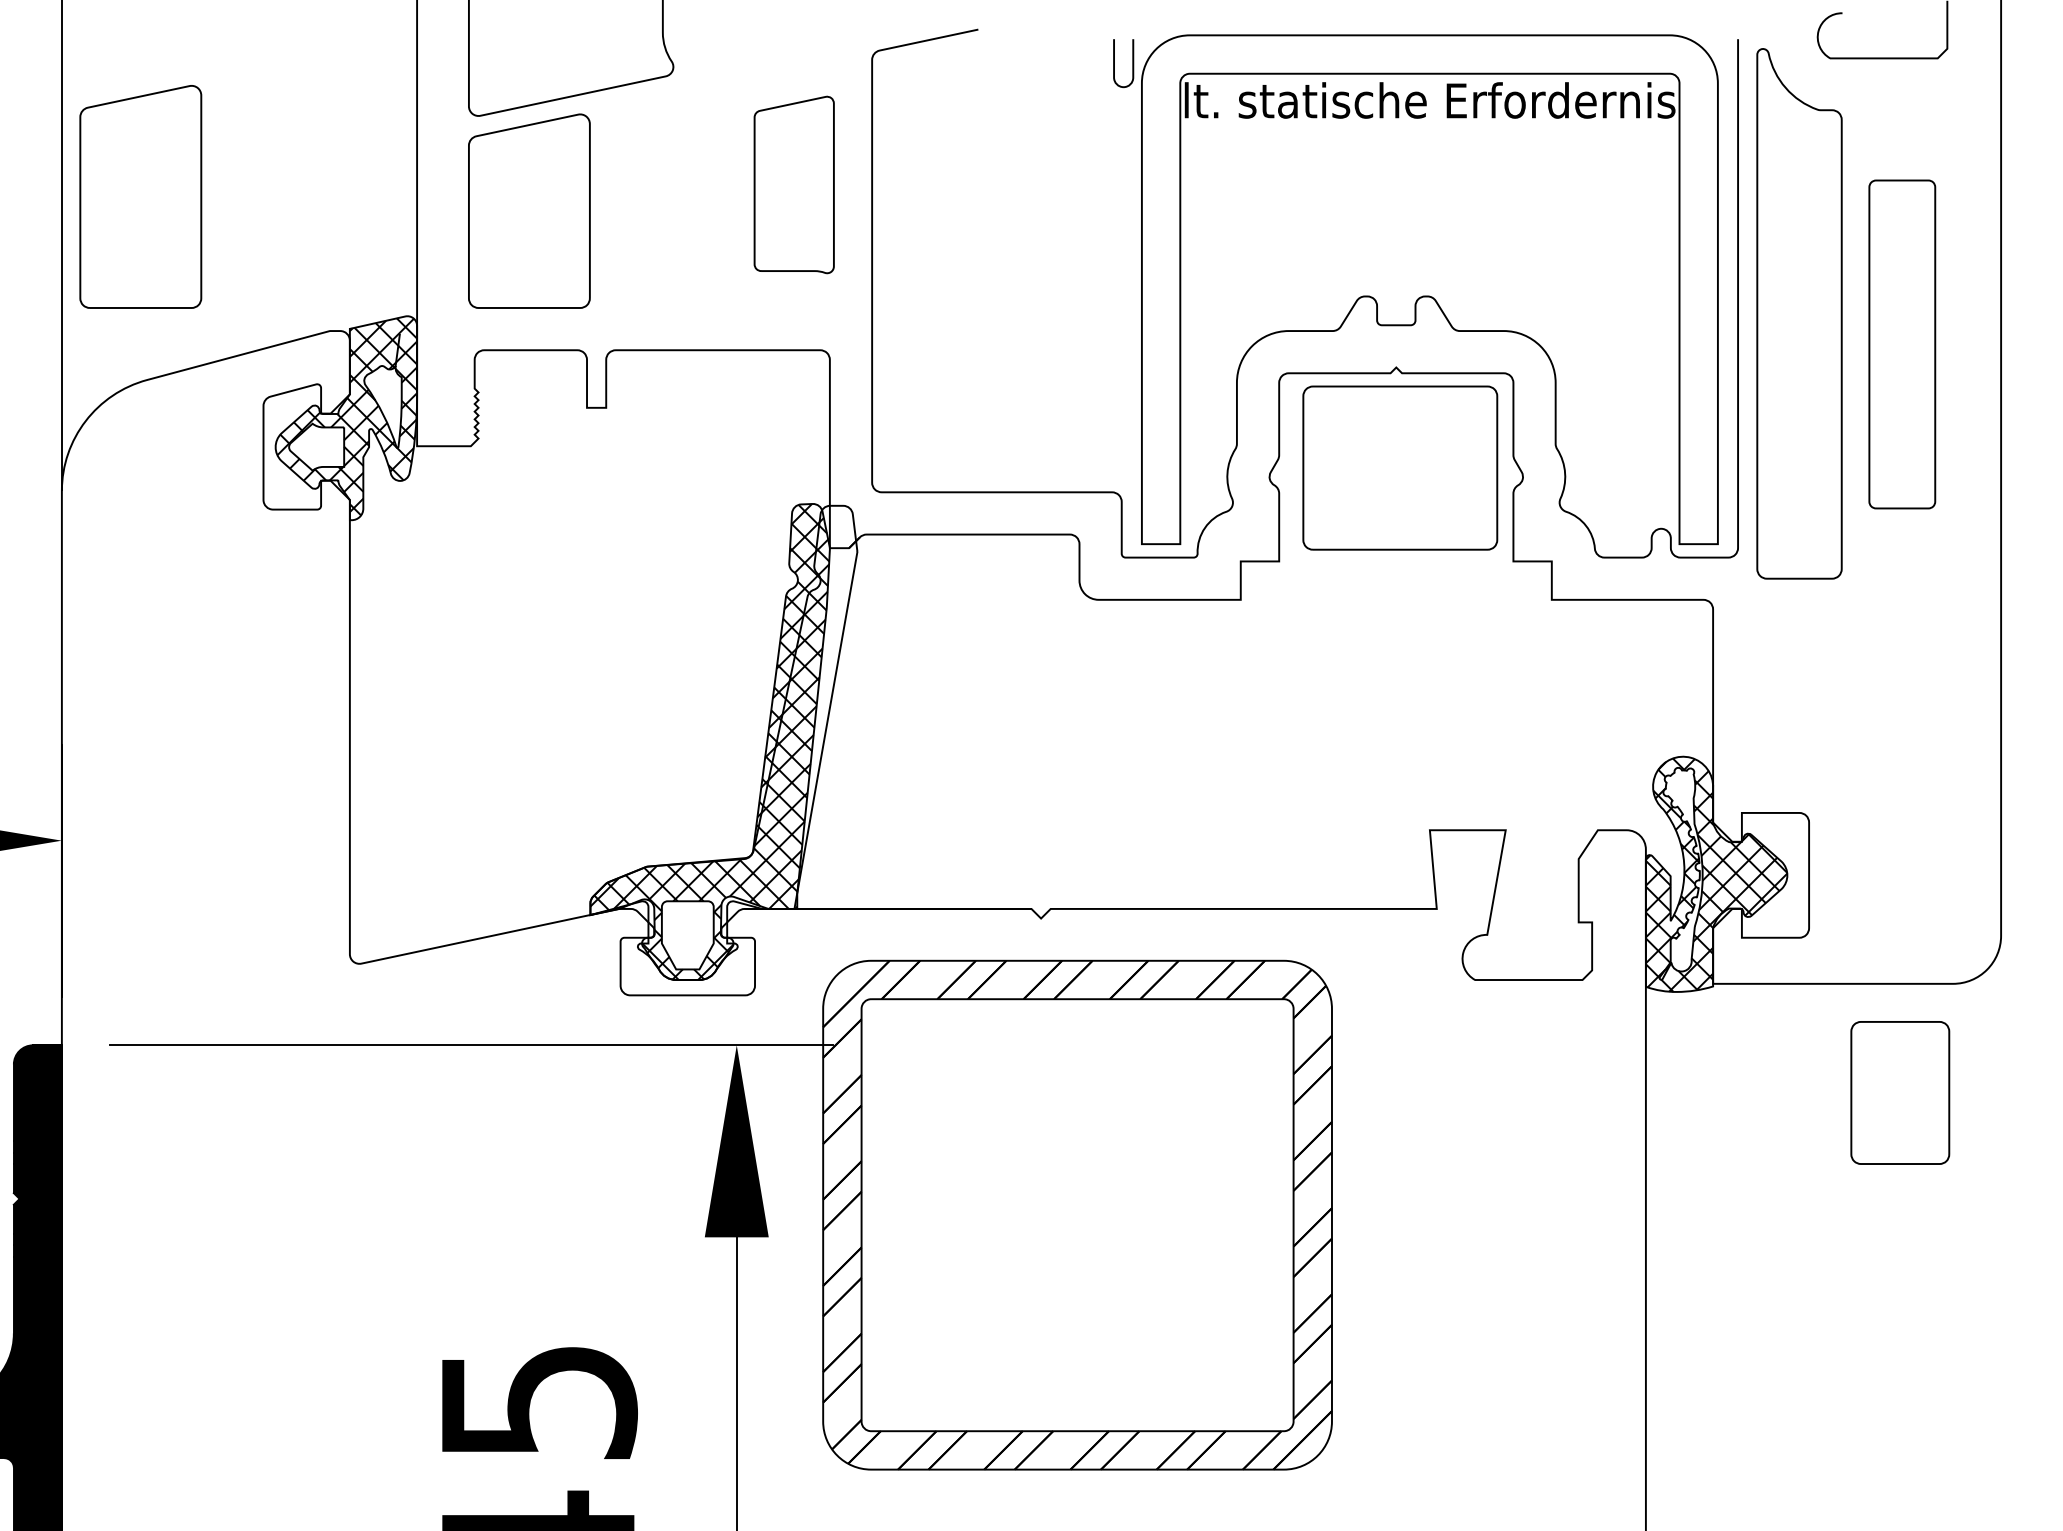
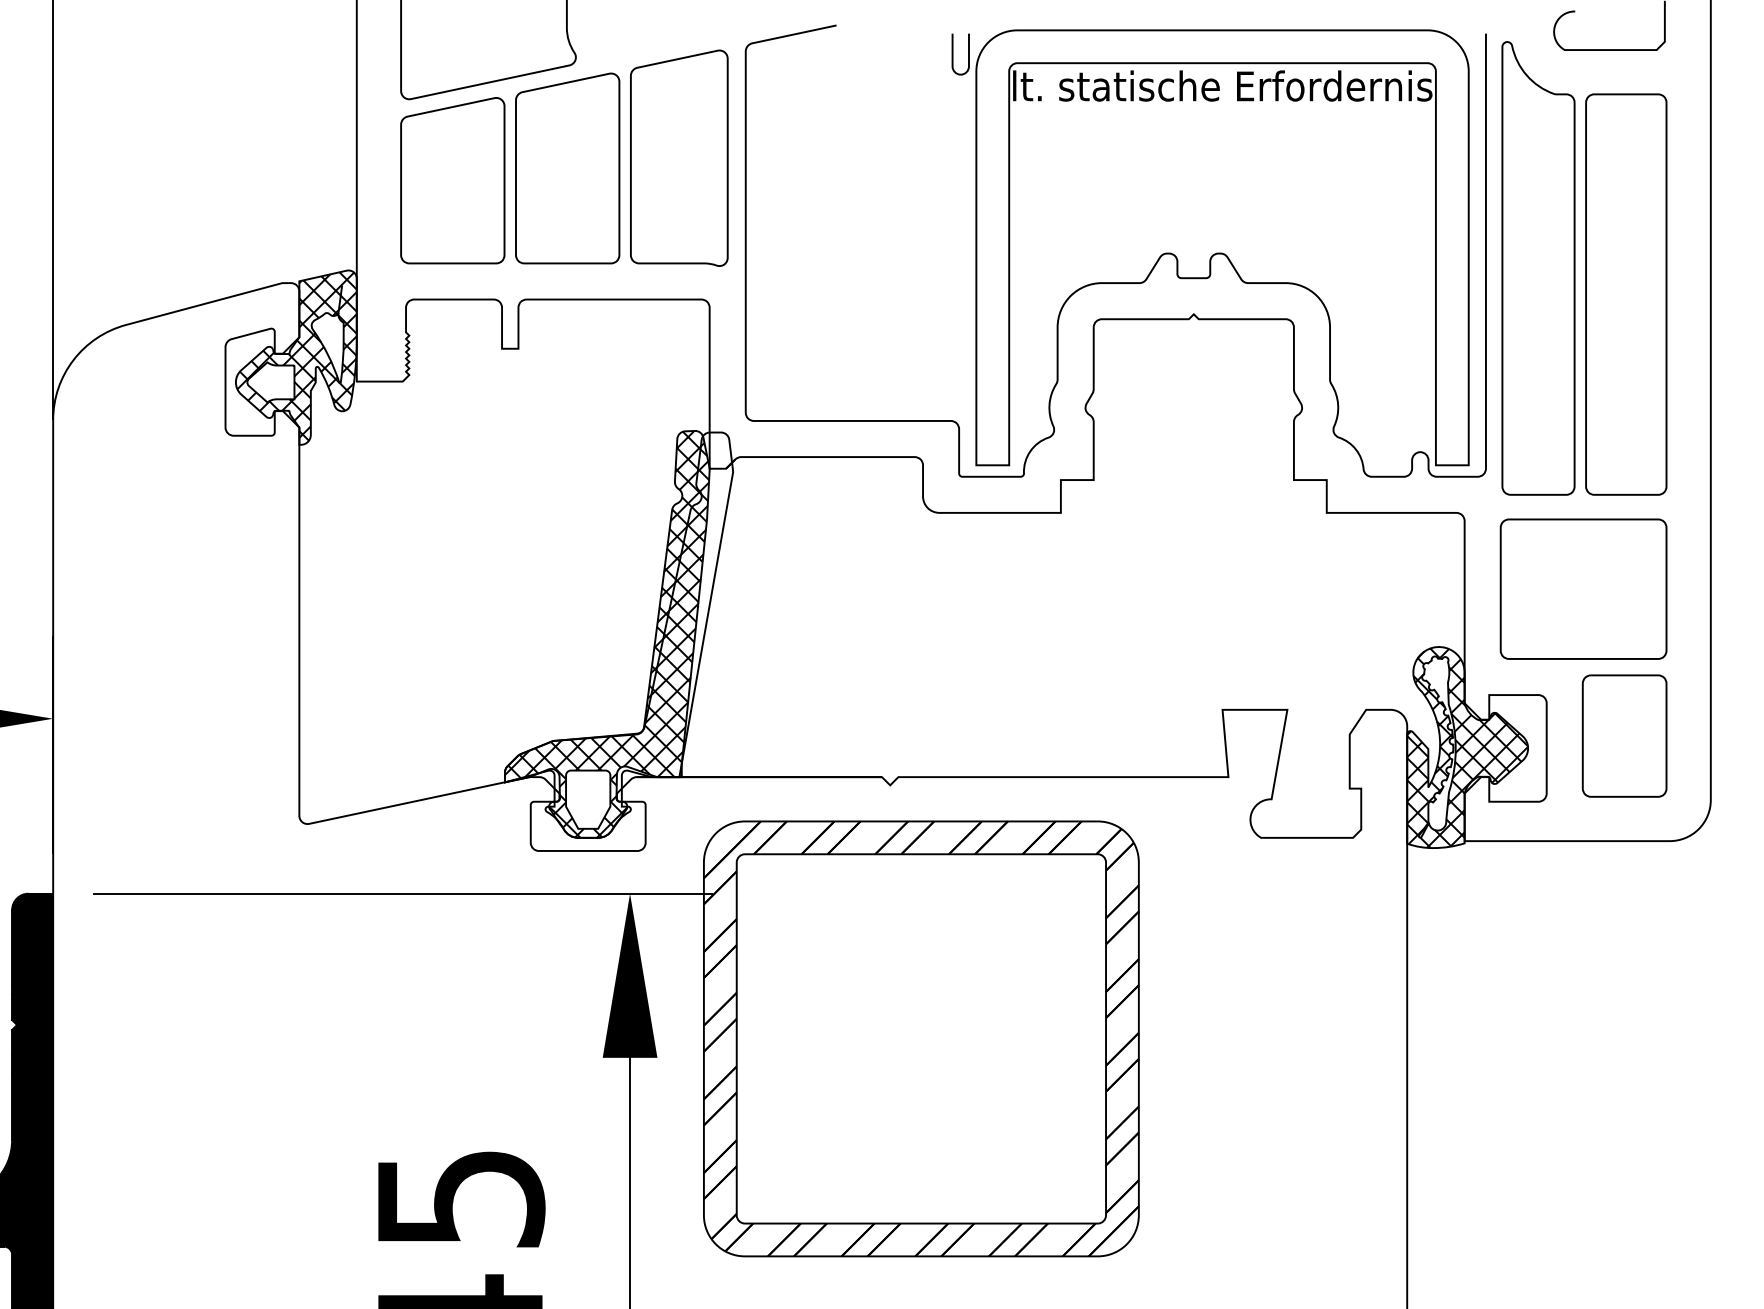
part: (793, 184) -> (678, 157), size x1.43
part: (140, 196) -> (567, 168), moved
part: (1902, 344) -> (1626, 294), size x1.43
part: (1400, 467) -> (1583, 588), moved
part: (1900, 1092) -> (1624, 735), moved

